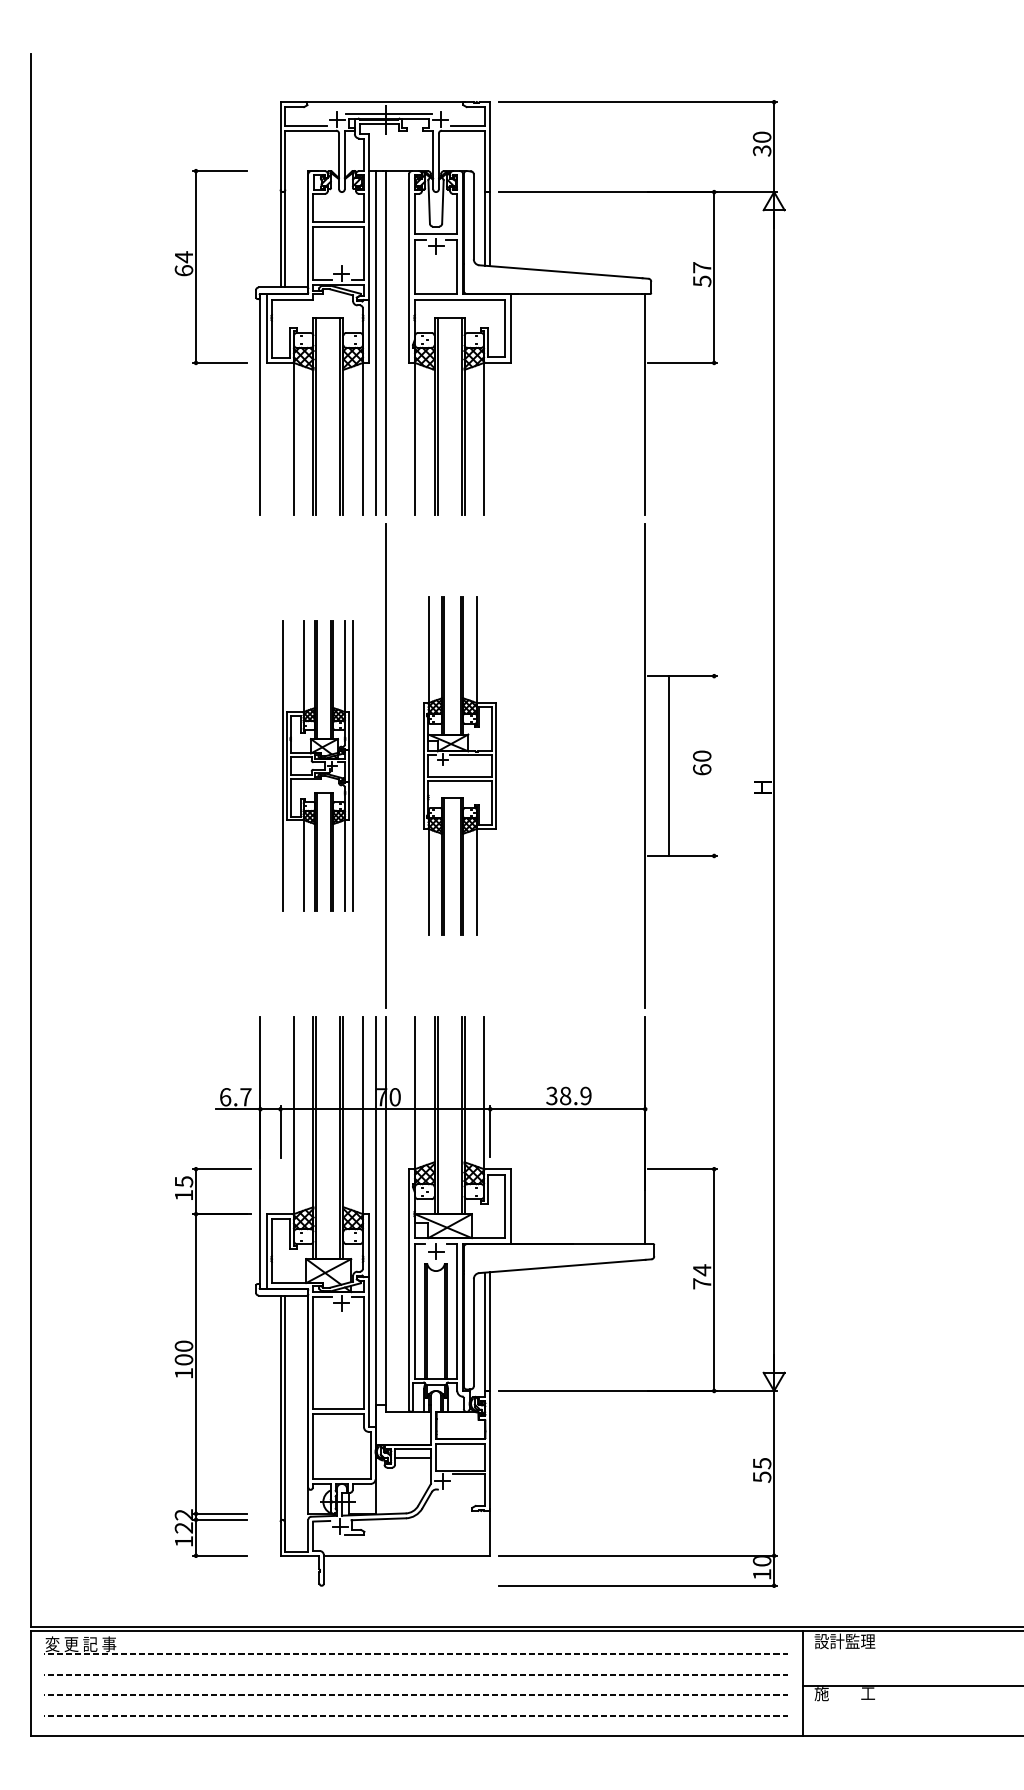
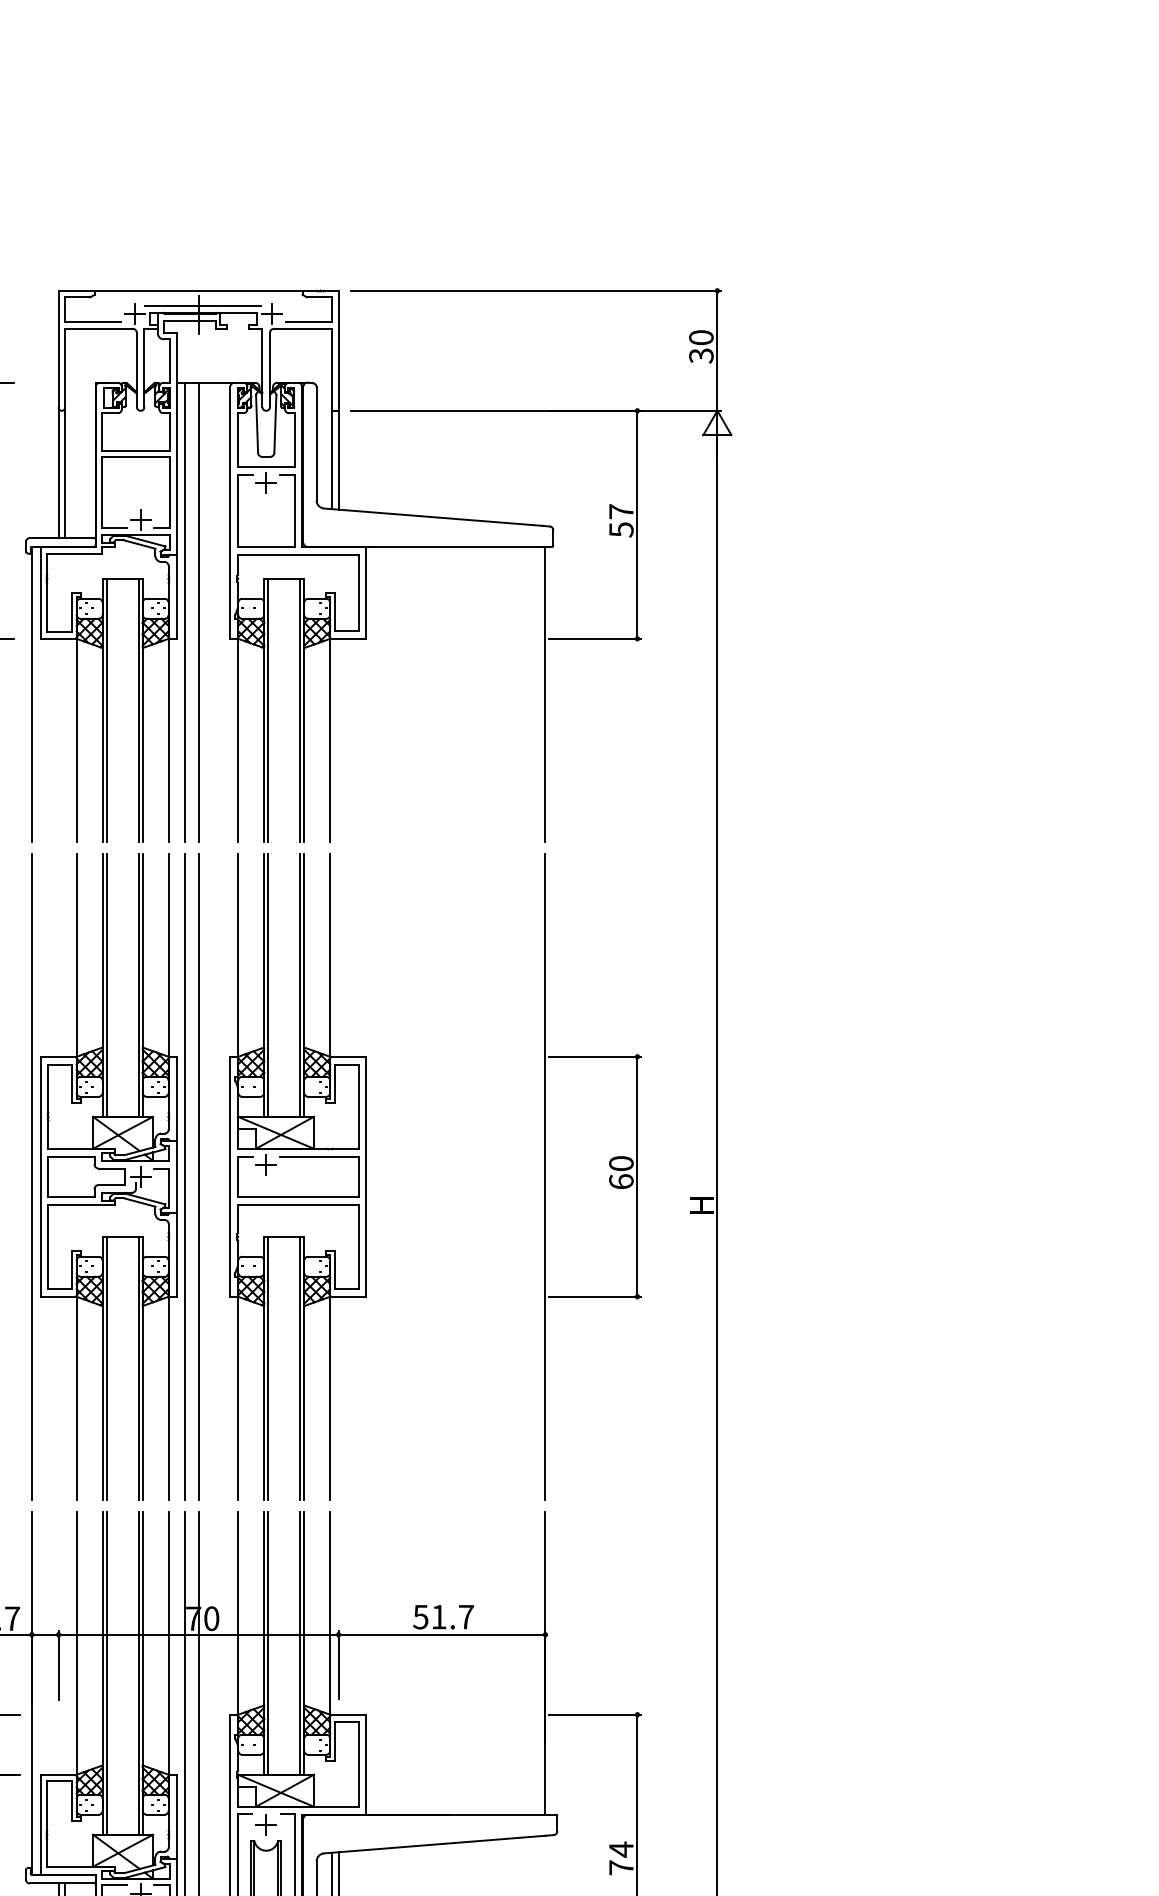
part: (317, 765) -> (108, 1176), size x1.67
part: (459, 765) -> (297, 1176), size x1.43
line: (669, 765) -> (637, 1176), moved
text: (568, 1095) -> (442, 1616), 38.9 -> 51.7

